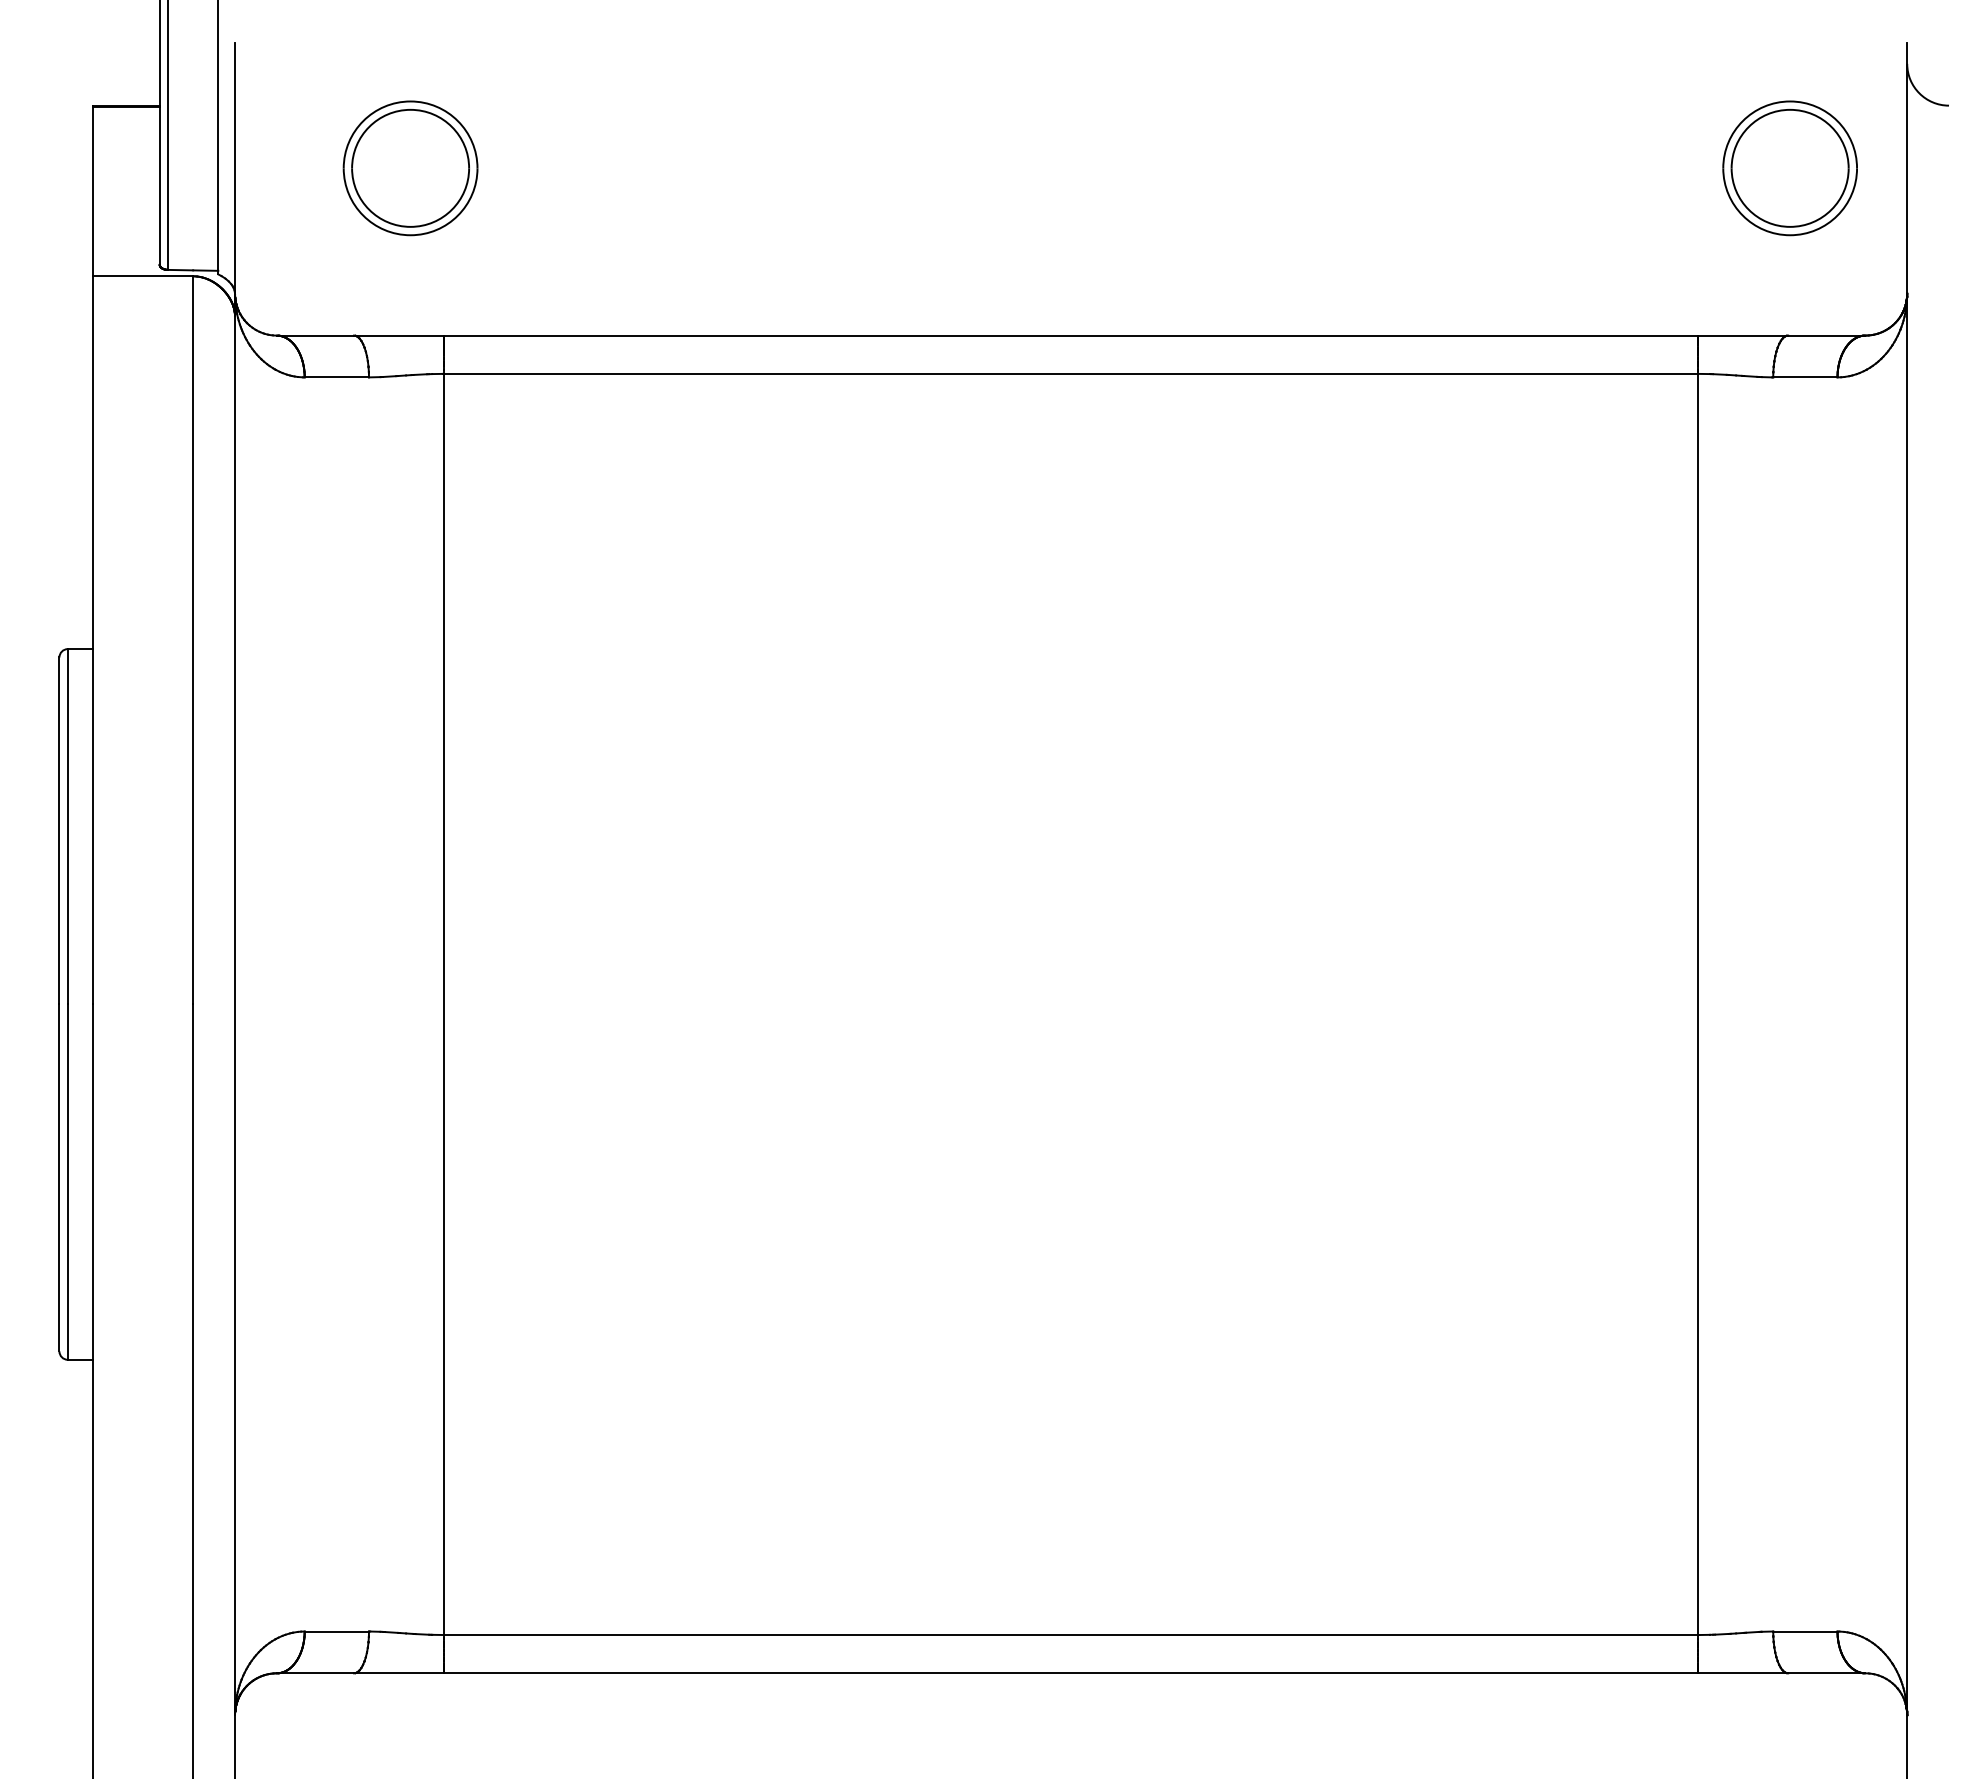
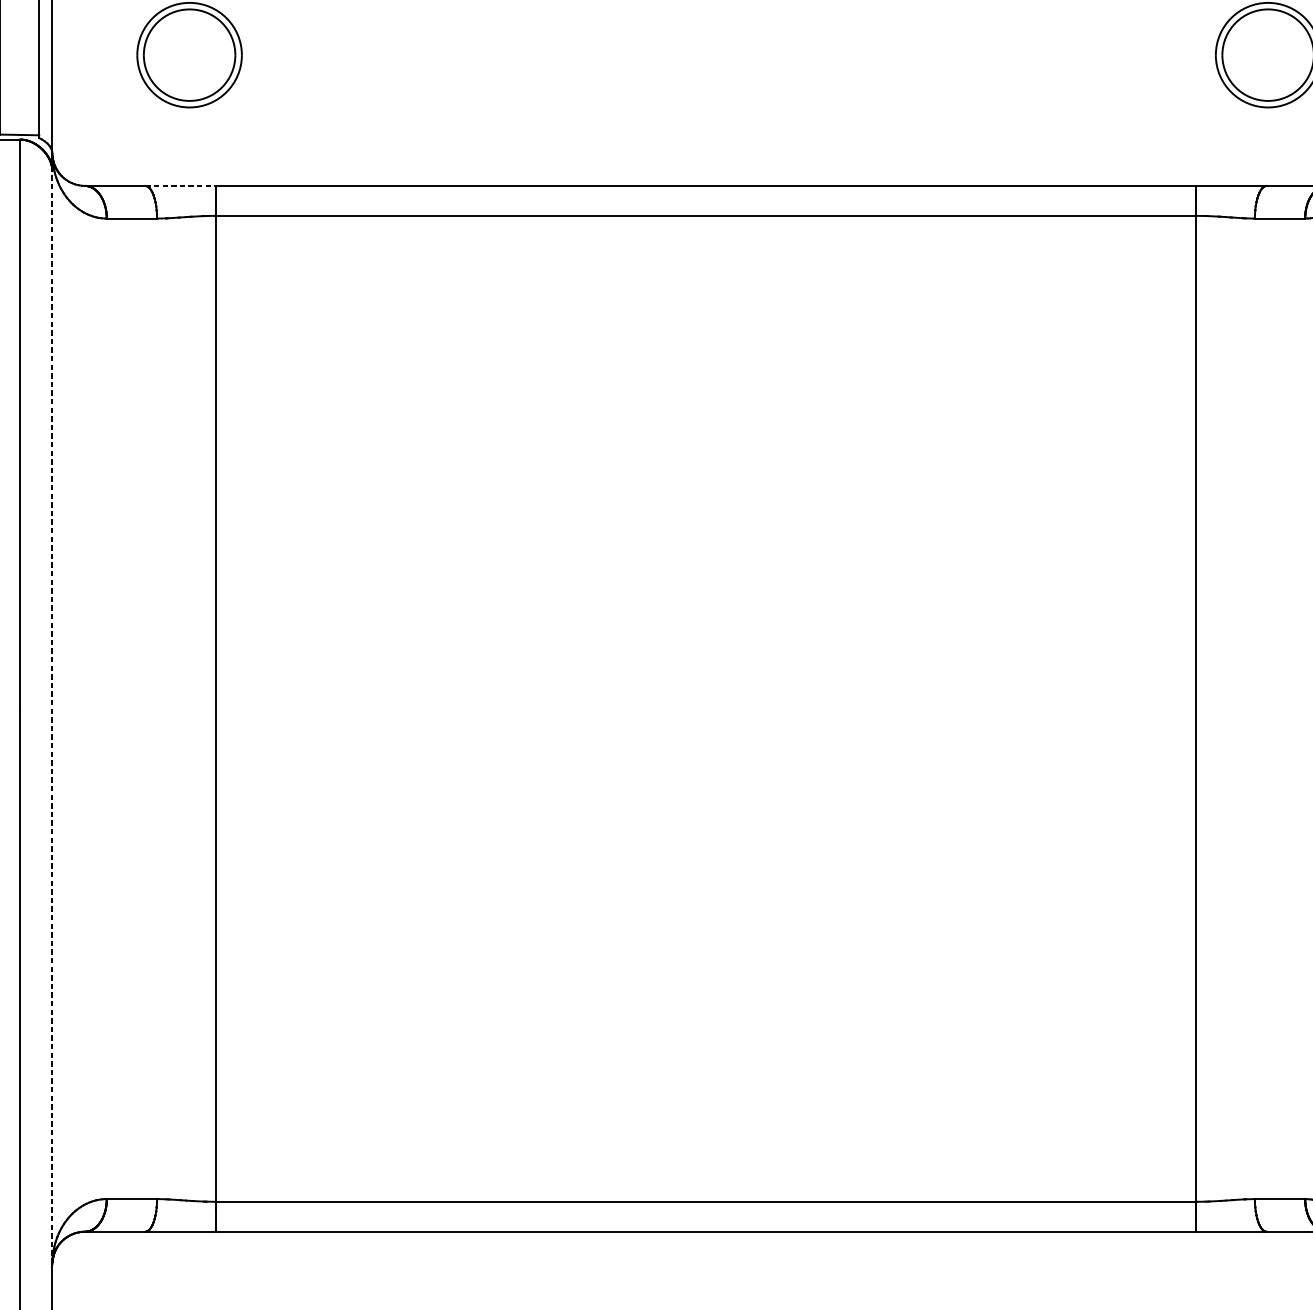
line: (399, 335) -> (180, 185), solid -> dashed
line: (235, 1004) -> (52, 708), solid -> dashed

